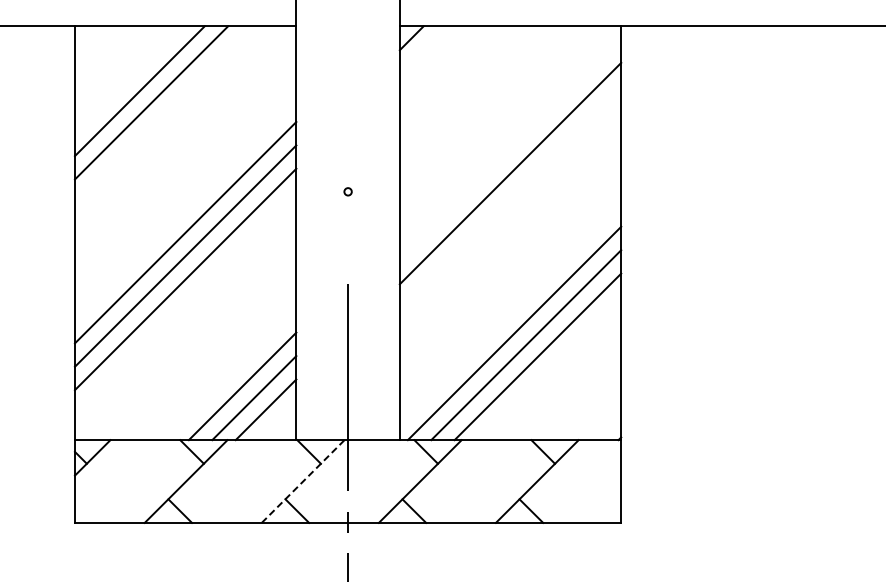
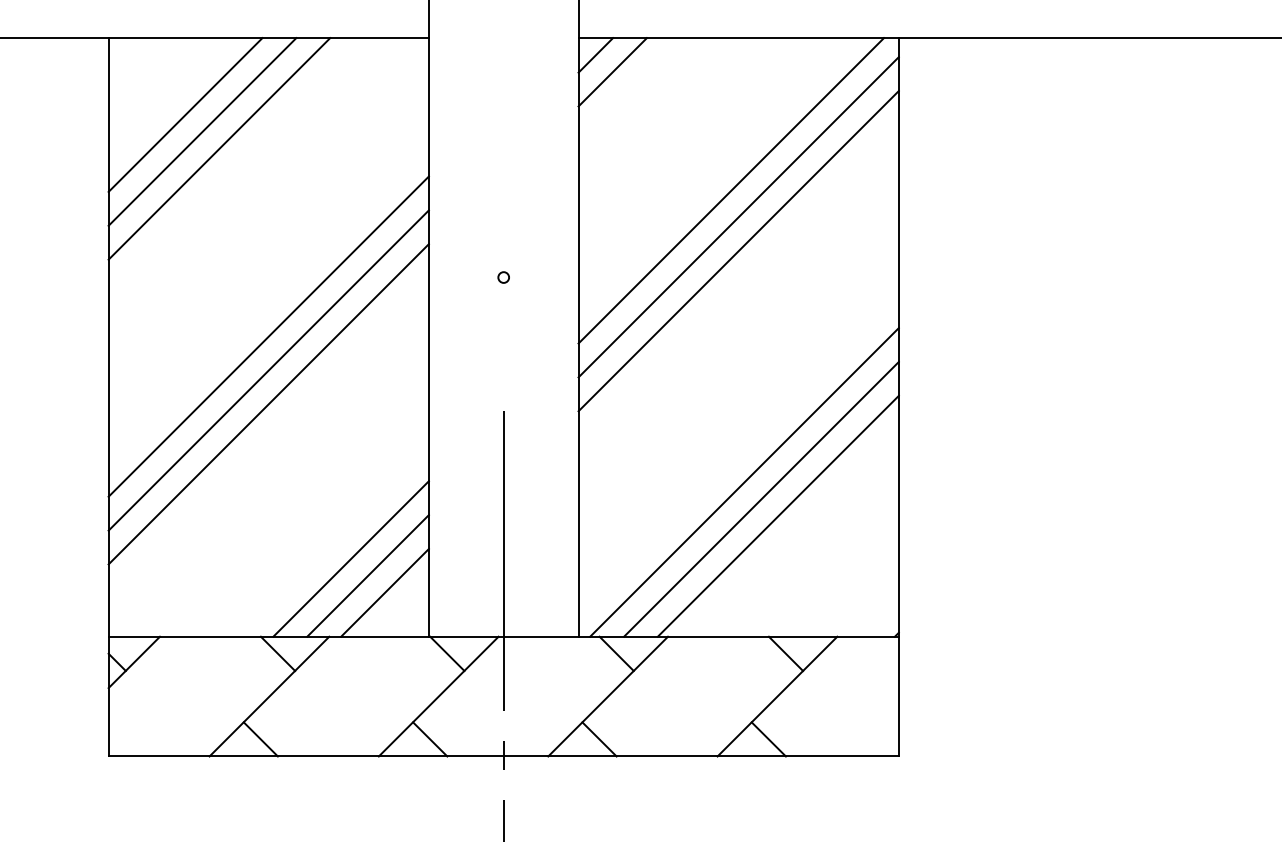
line: (423, 49) -> (612, 71), added
line: (127, 79) -> (184, 115), added
line: (504, 131) -> (729, 190), added
line: (510, 149) -> (738, 216), added
line: (303, 481) -> (439, 696), dashed -> solid

